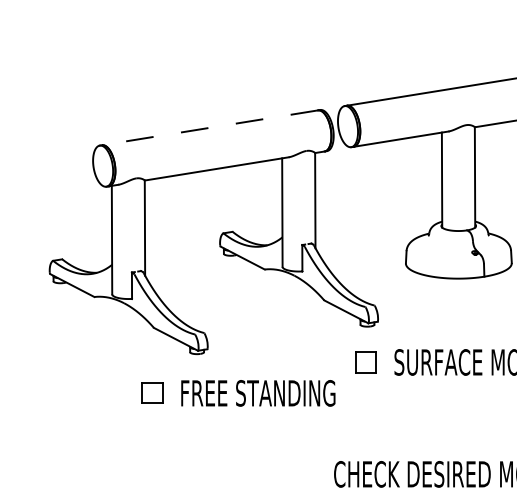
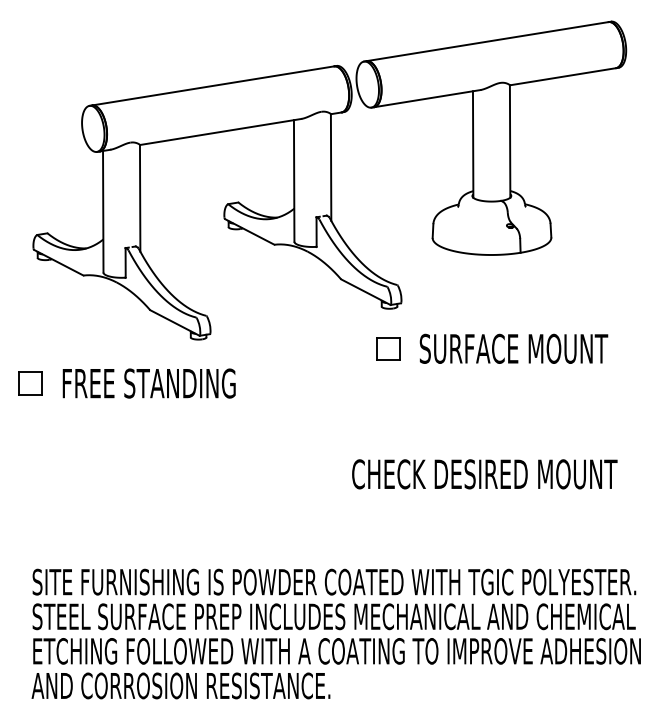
line: (210, 127) -> (213, 85), dashed -> solid
part: (238, 393) -> (126, 383), moved

